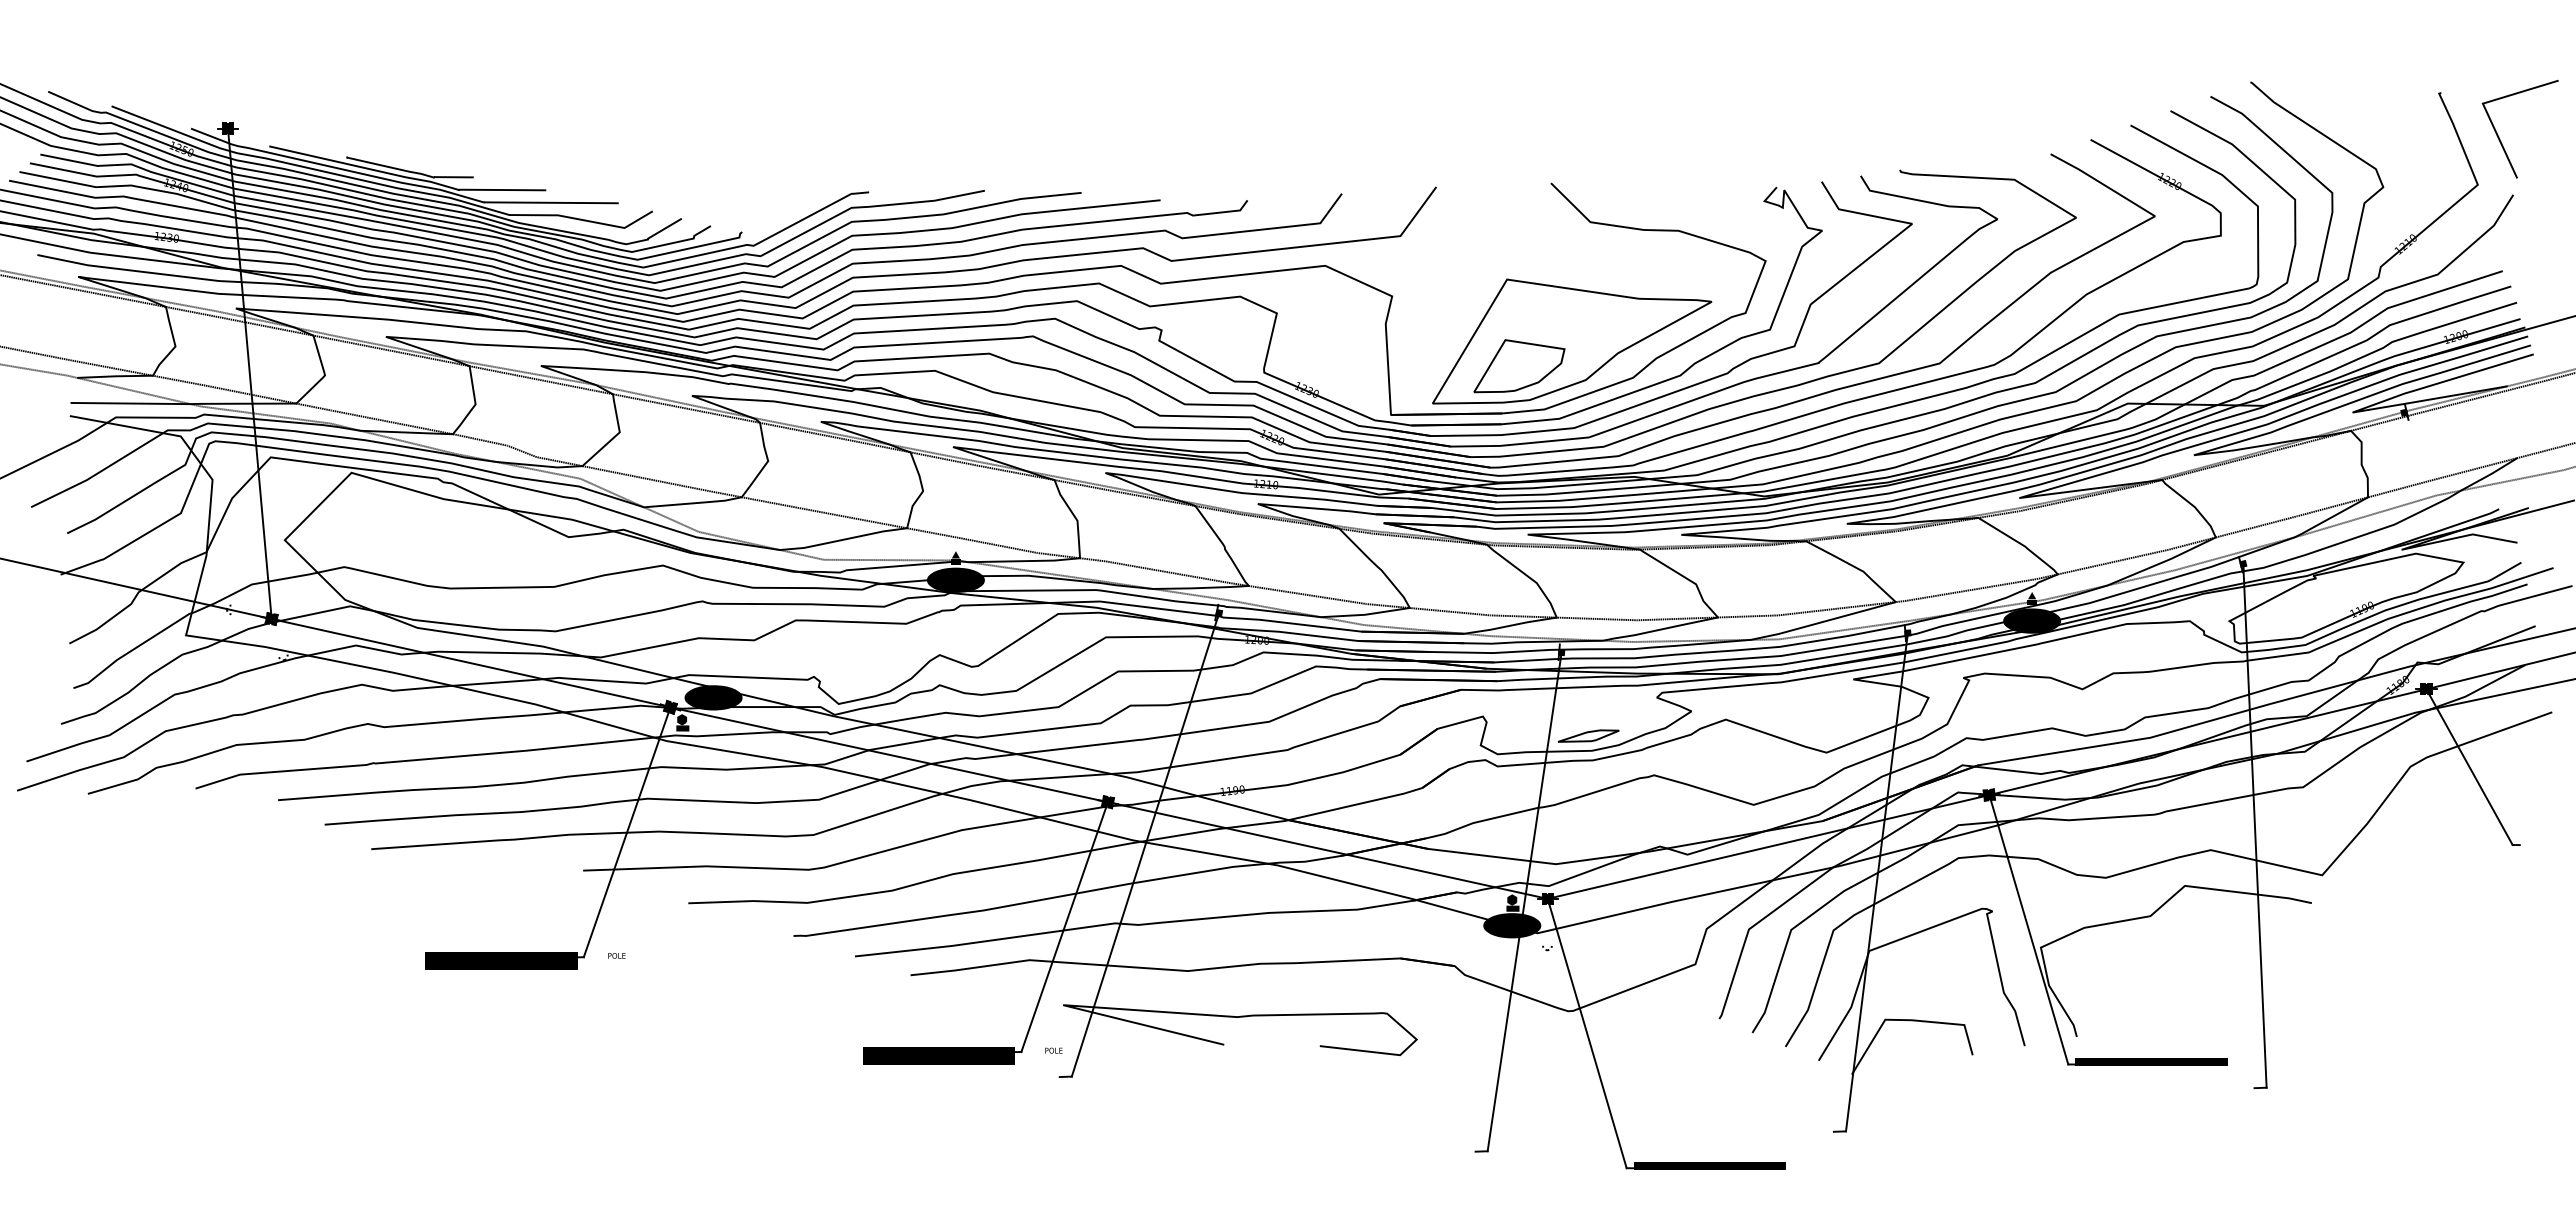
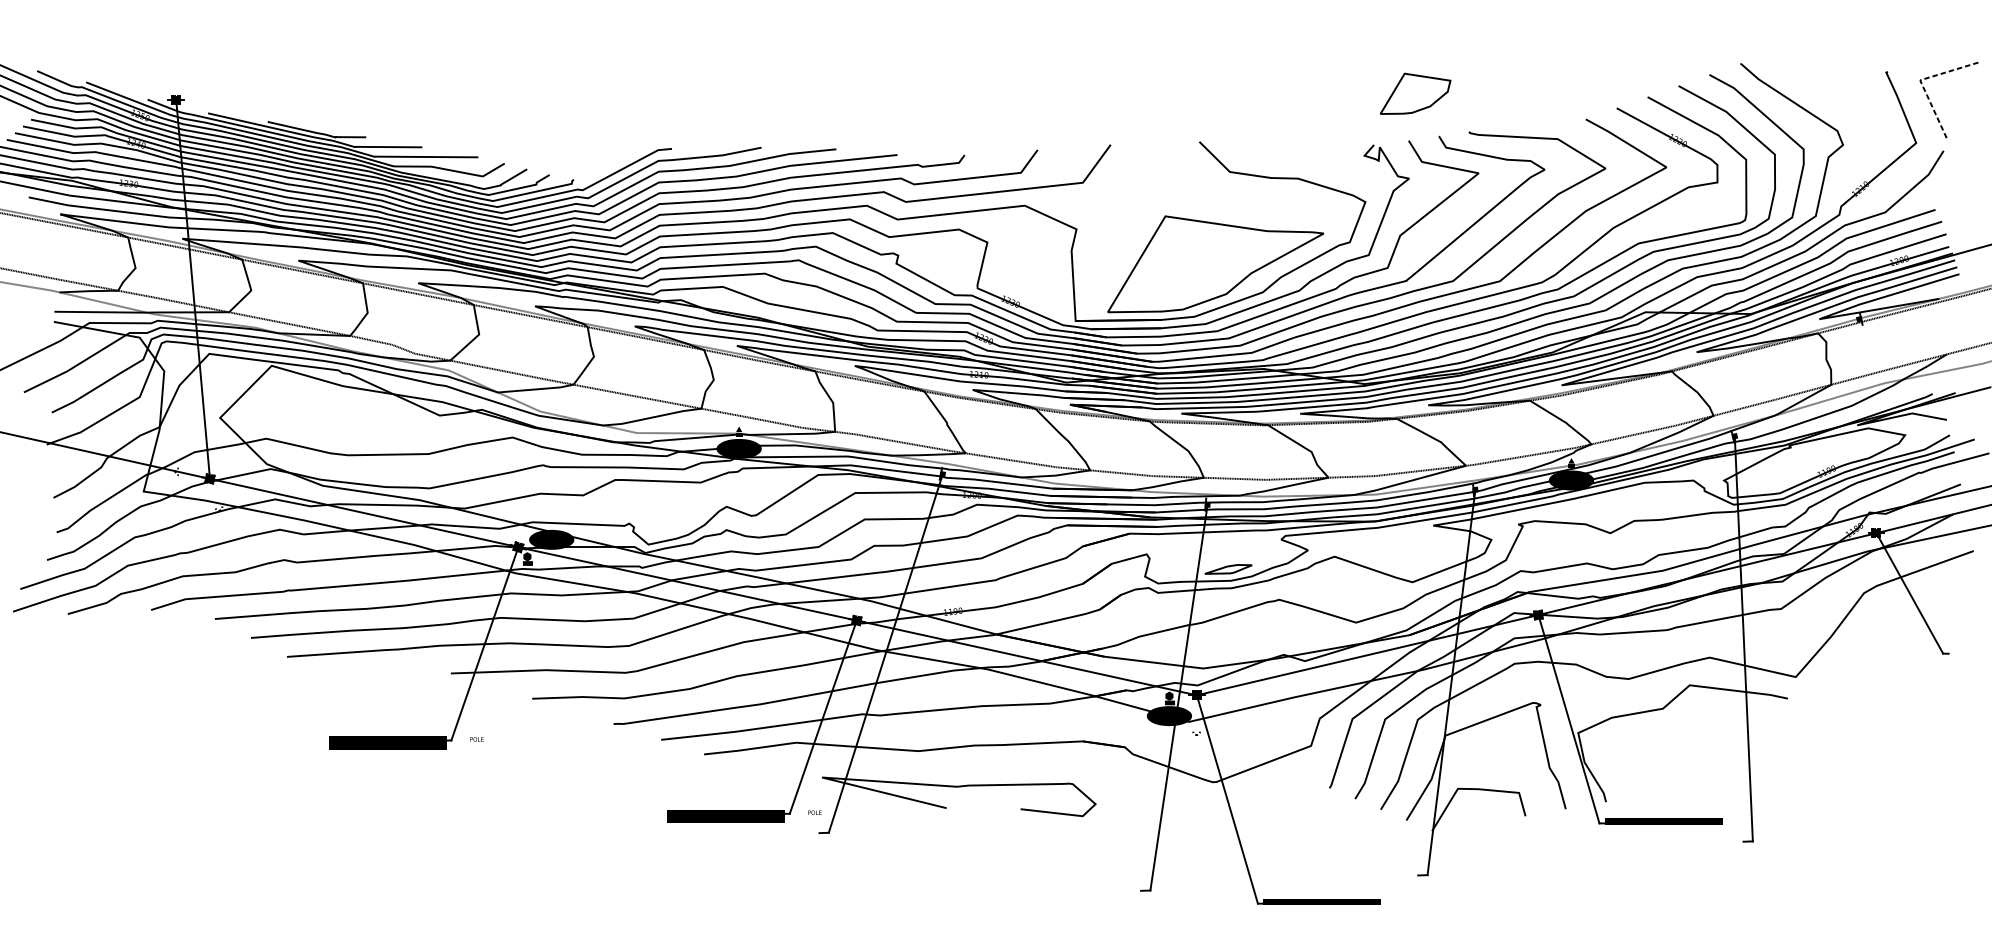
line: (2483, 104) -> (1920, 80), solid -> dashed
part: (1519, 366) -> (1415, 94), moved

